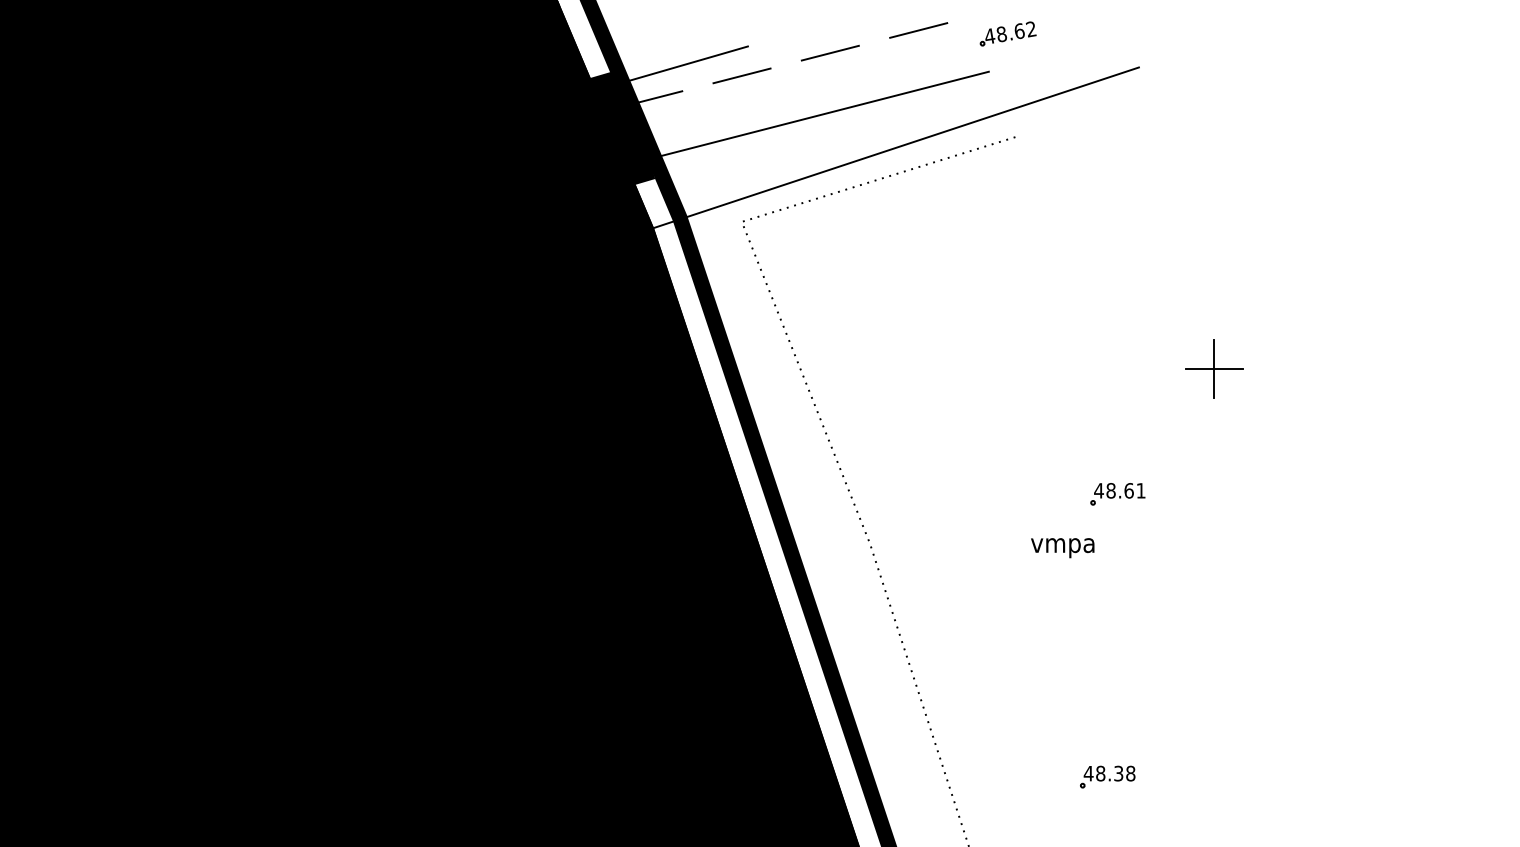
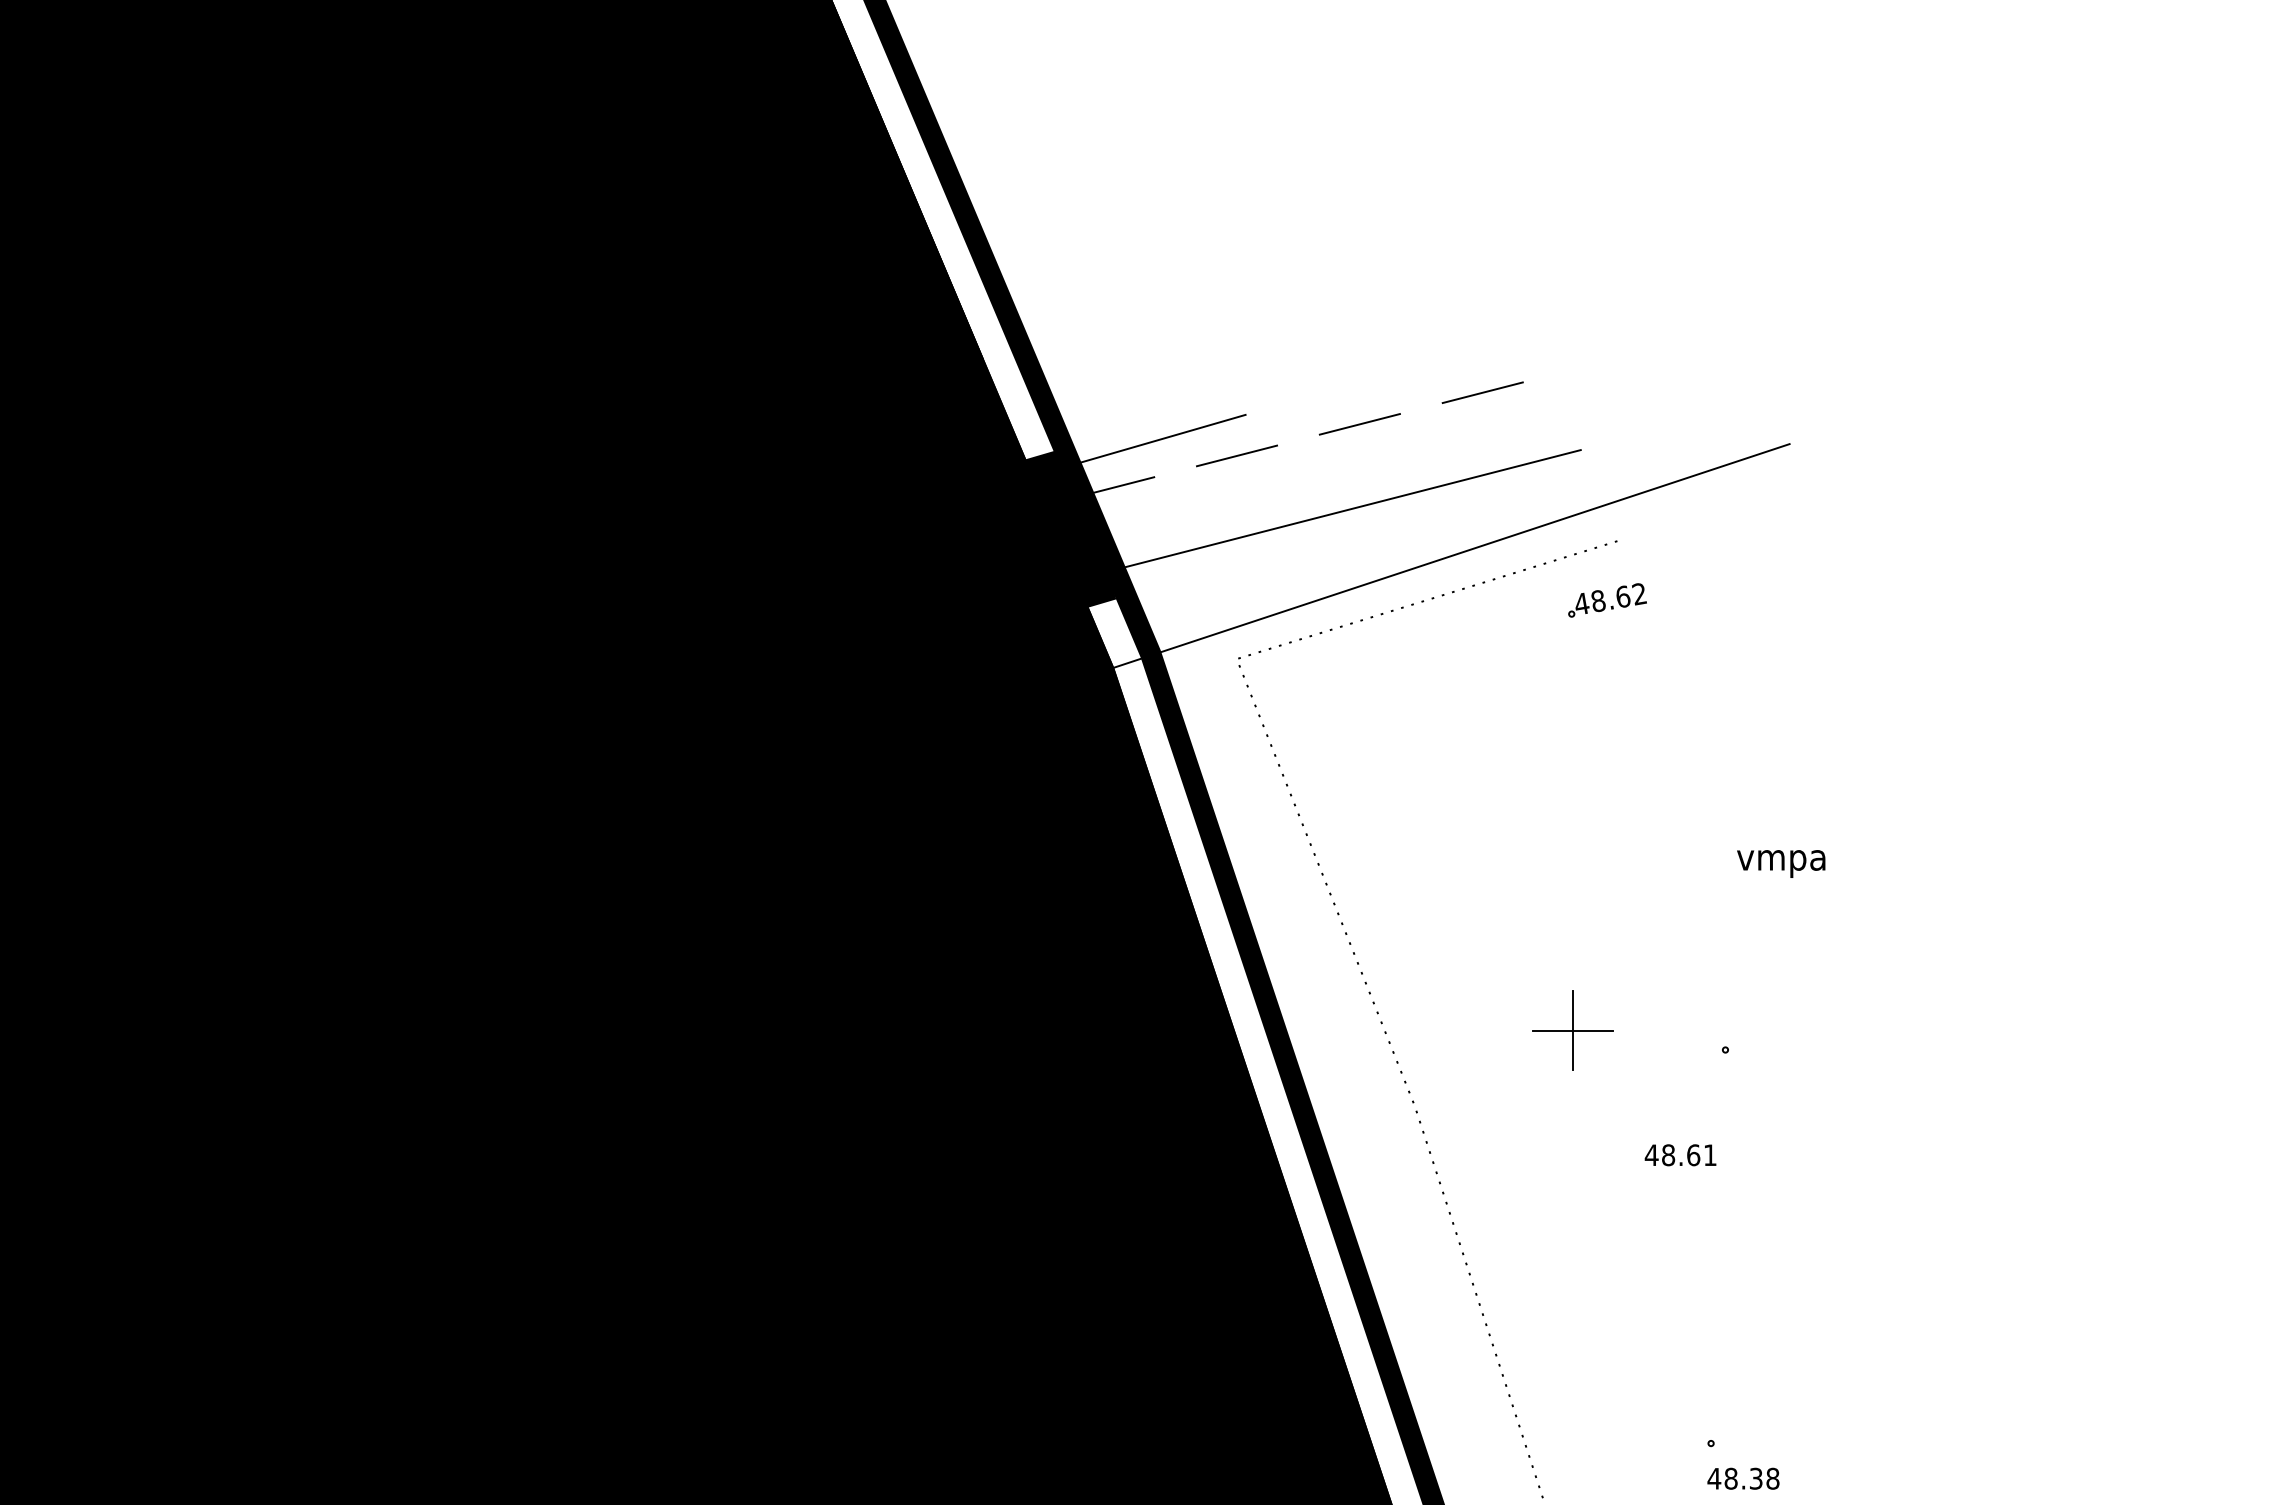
part: (1008, 33) -> (1607, 600), moved
part: (1213, 368) -> (1572, 1030), moved
text: (1119, 491) -> (1680, 1155), moved
text: (1062, 547) -> (1781, 863), moved
text: (1109, 773) -> (1743, 1478), moved

